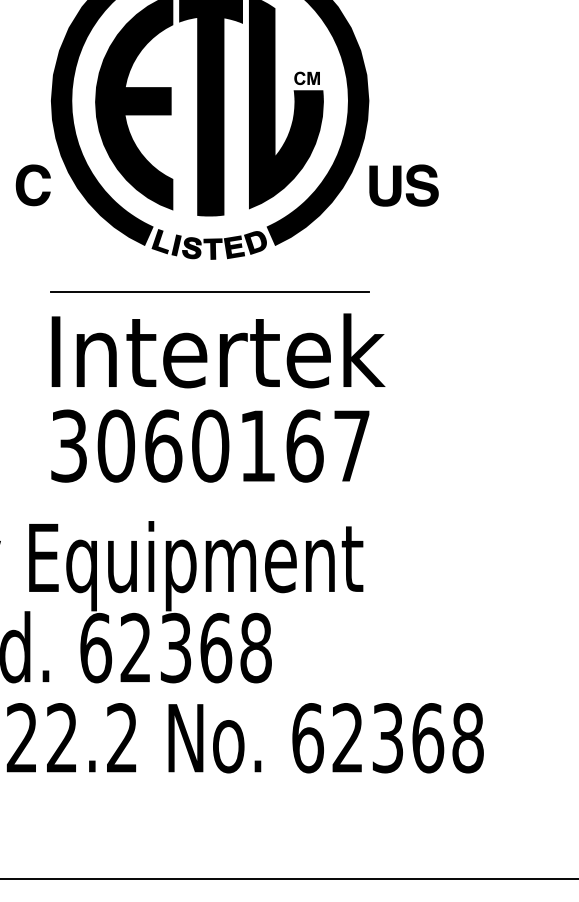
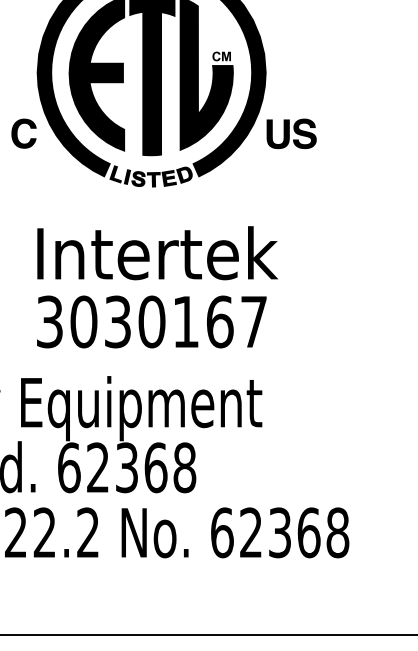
line: (209, 291) -> (151, 210), removed
text: (163, 445) -> (118, 321), 3060167 -> 3030167

